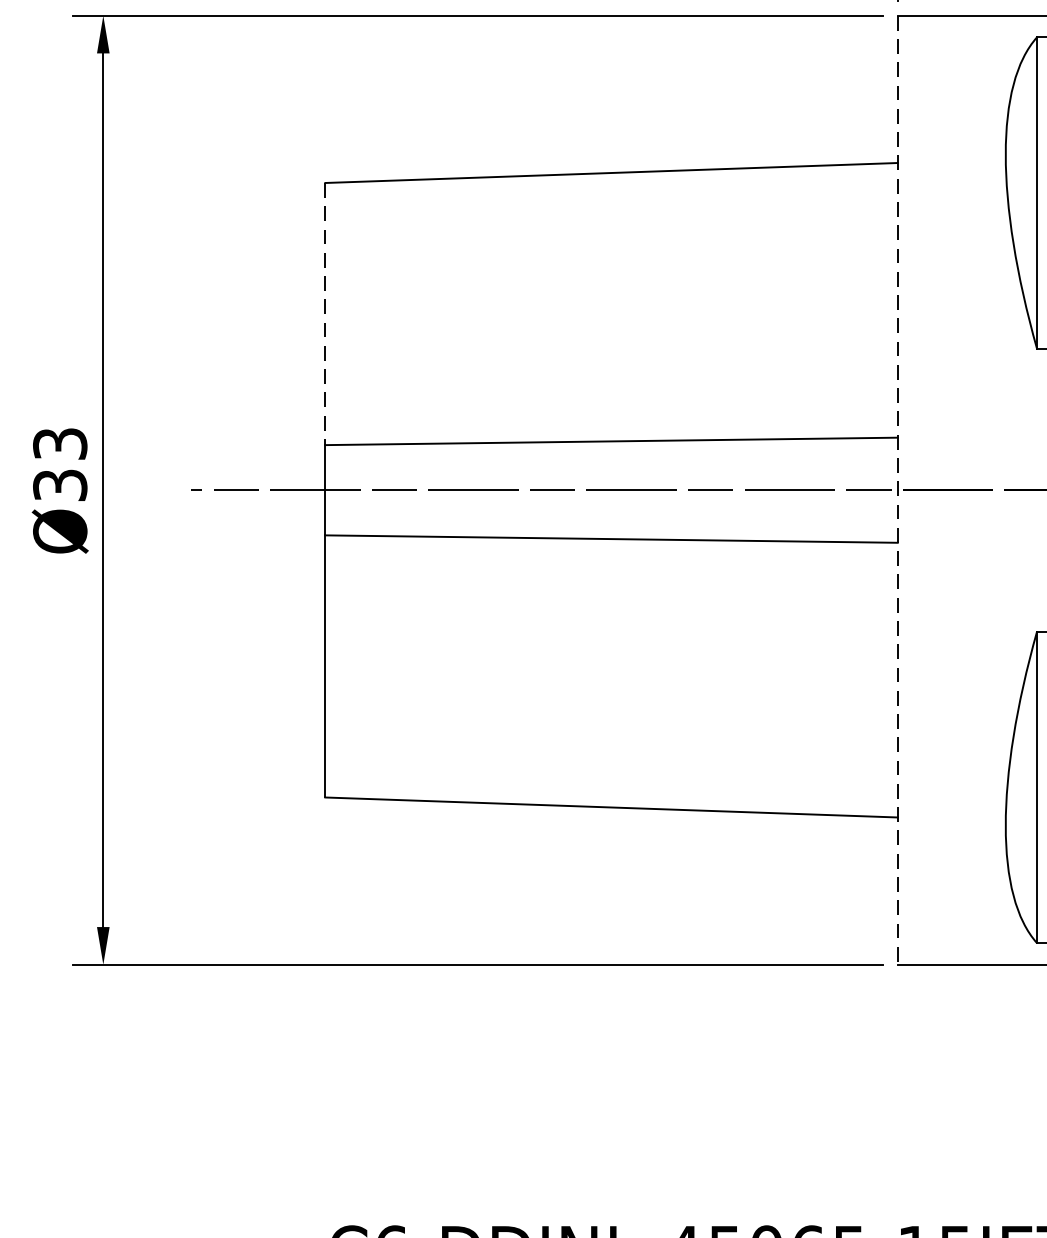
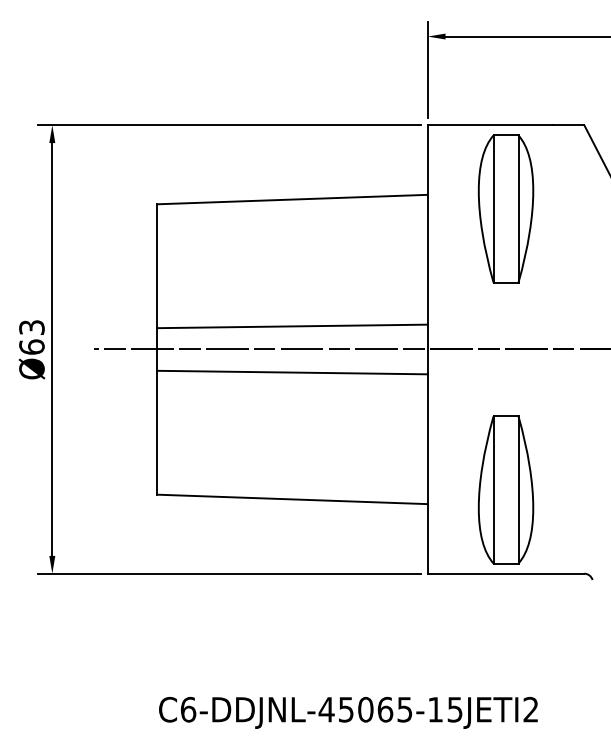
line: (325, 314) -> (157, 266), dashed -> solid
text: (59, 483) -> (31, 346), Ø33 -> Ø63
line: (897, 490) -> (427, 349), dashed -> solid

